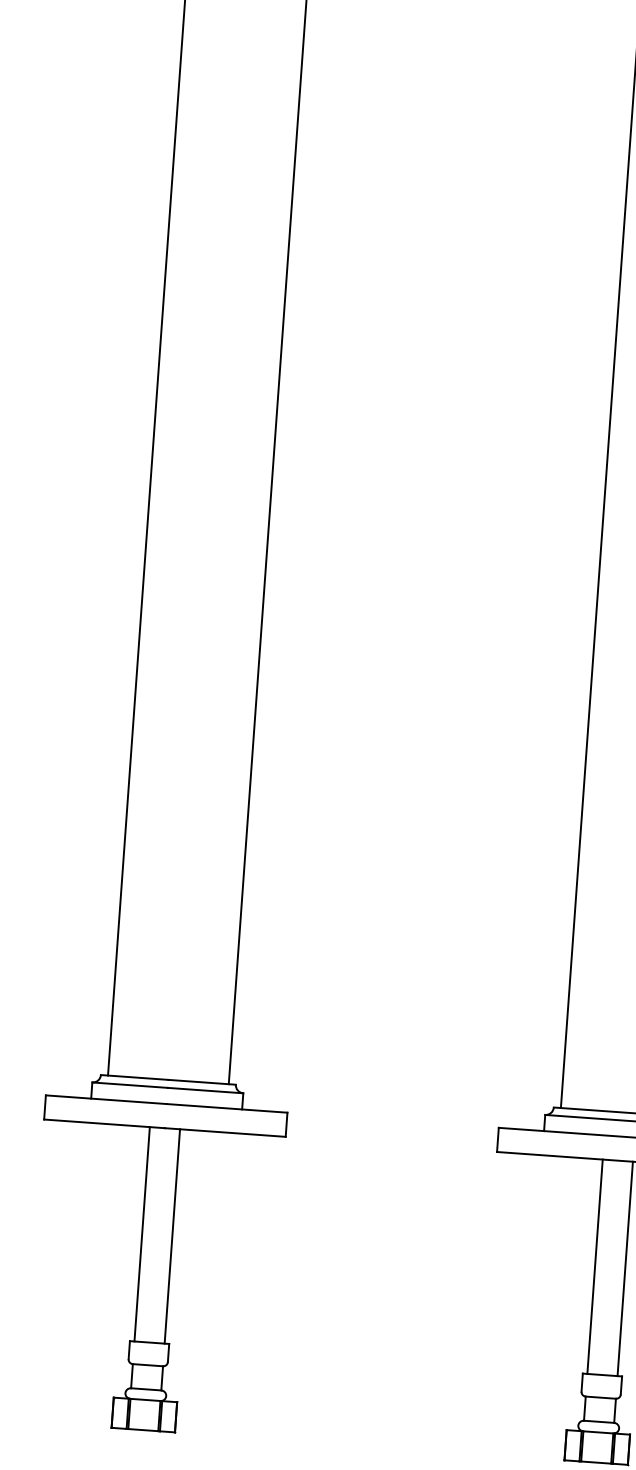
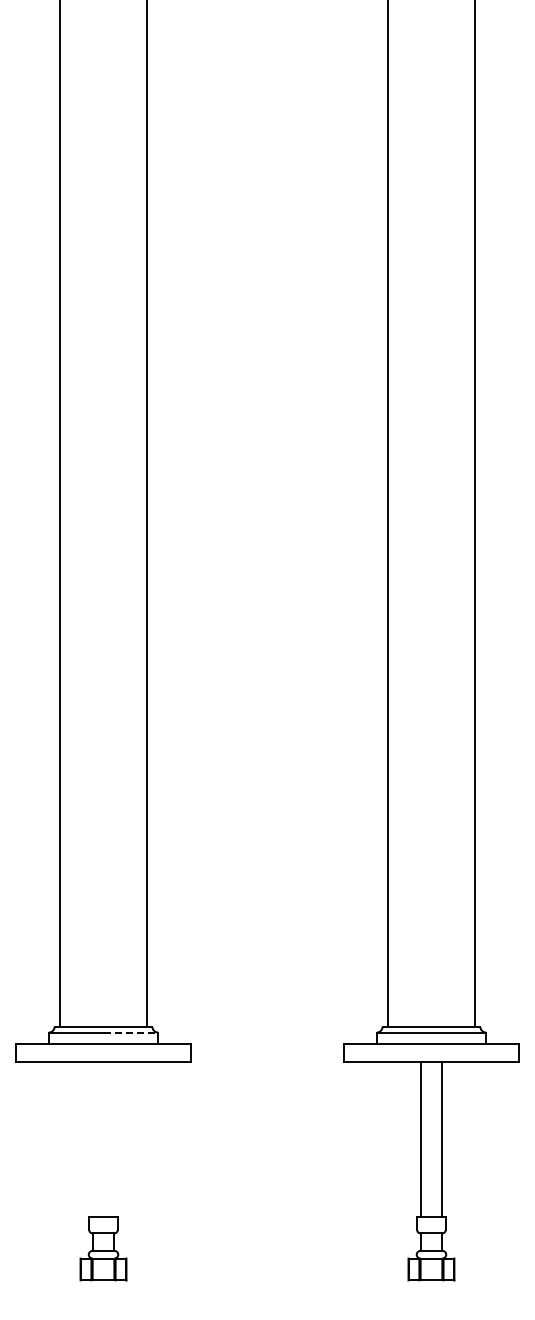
line: (206, 1090) -> (131, 1032), solid -> dashed
line: (142, 1233) -> (92, 1138), removed
line: (172, 1235) -> (114, 1138), removed

